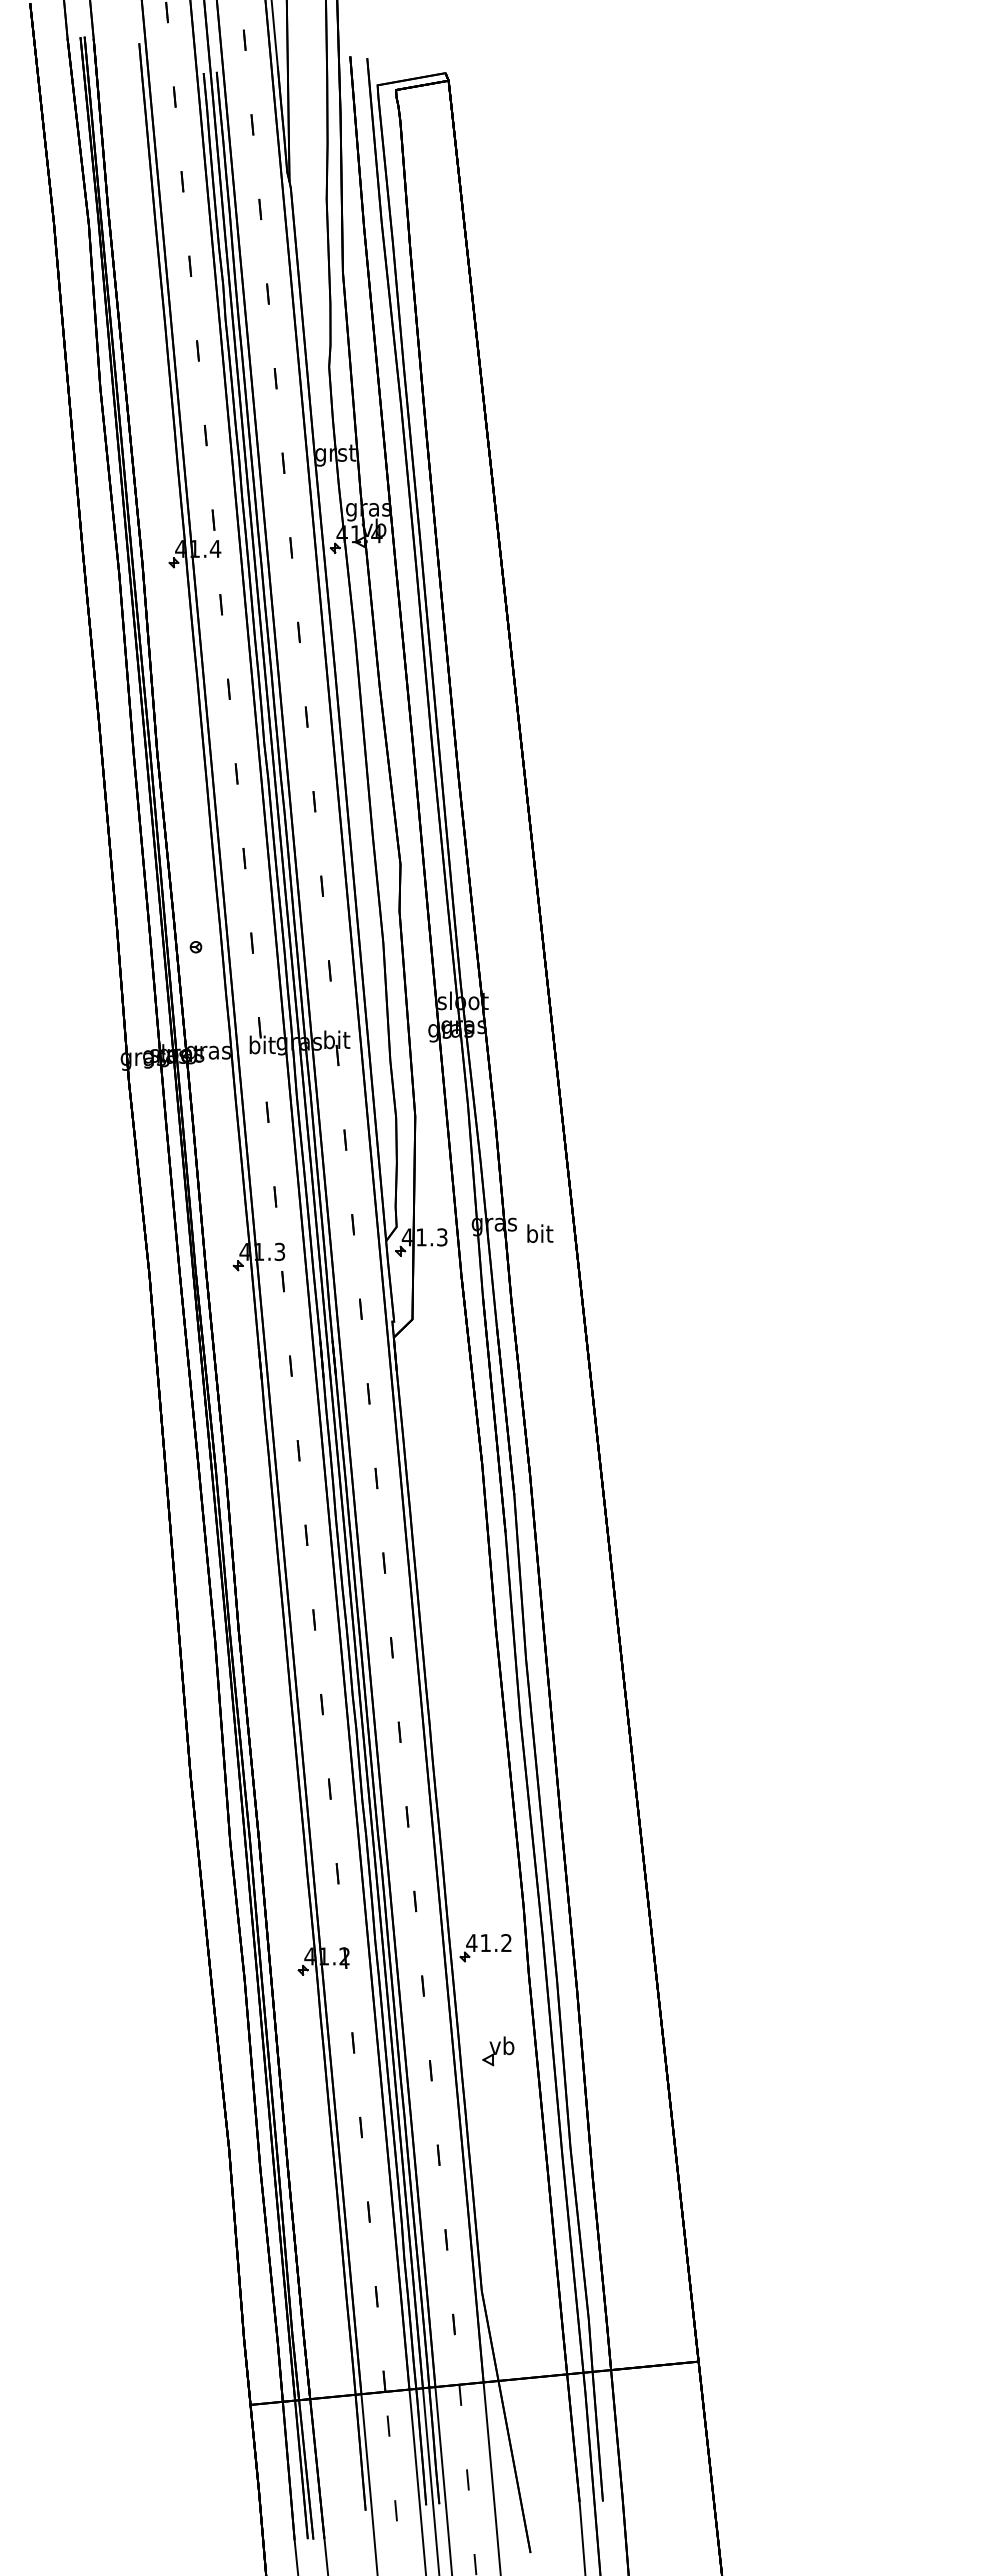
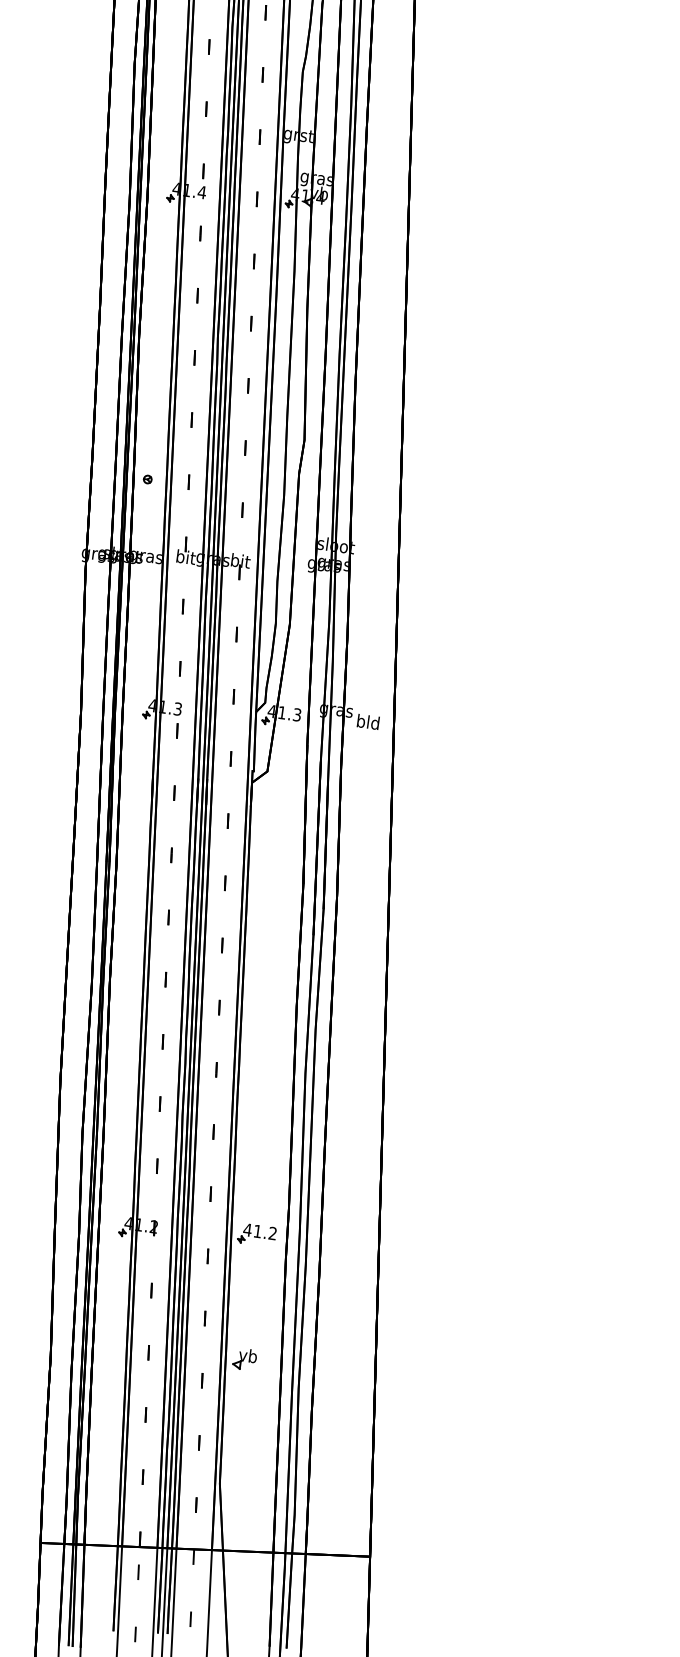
text: (539, 1233) -> (368, 721), bit -> bld
part: (498, 2051) -> (245, 1359), moved

